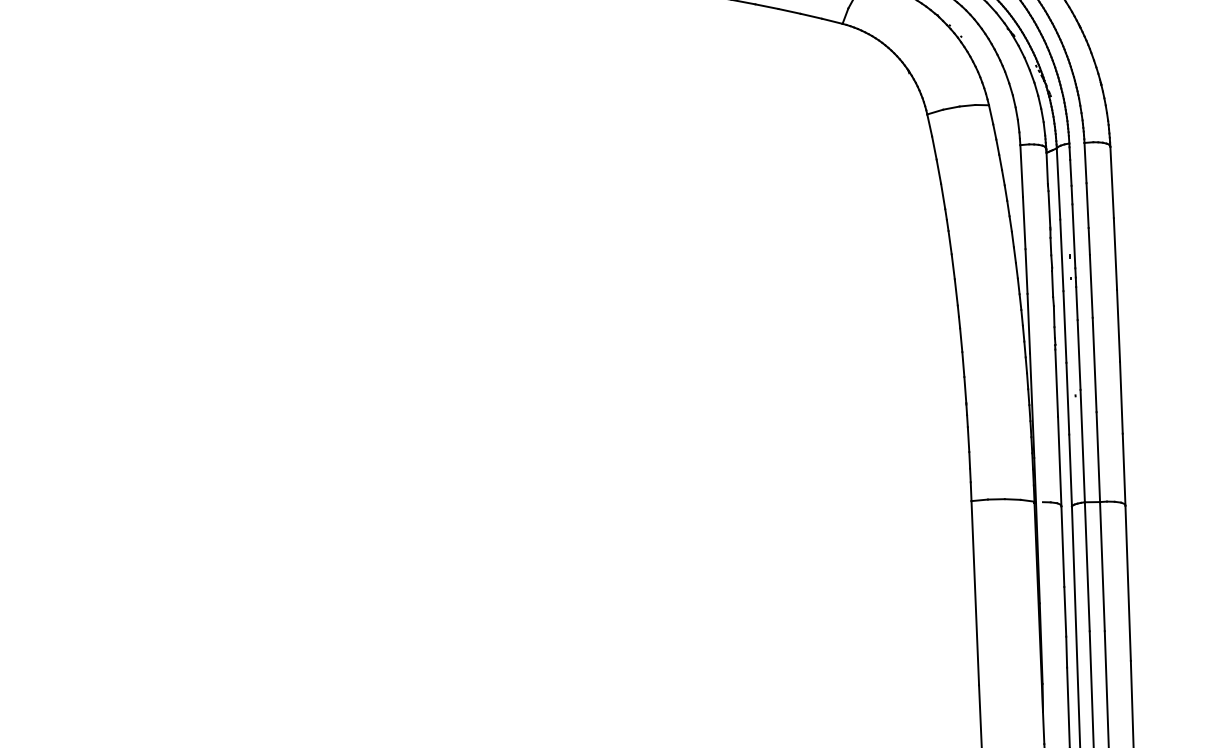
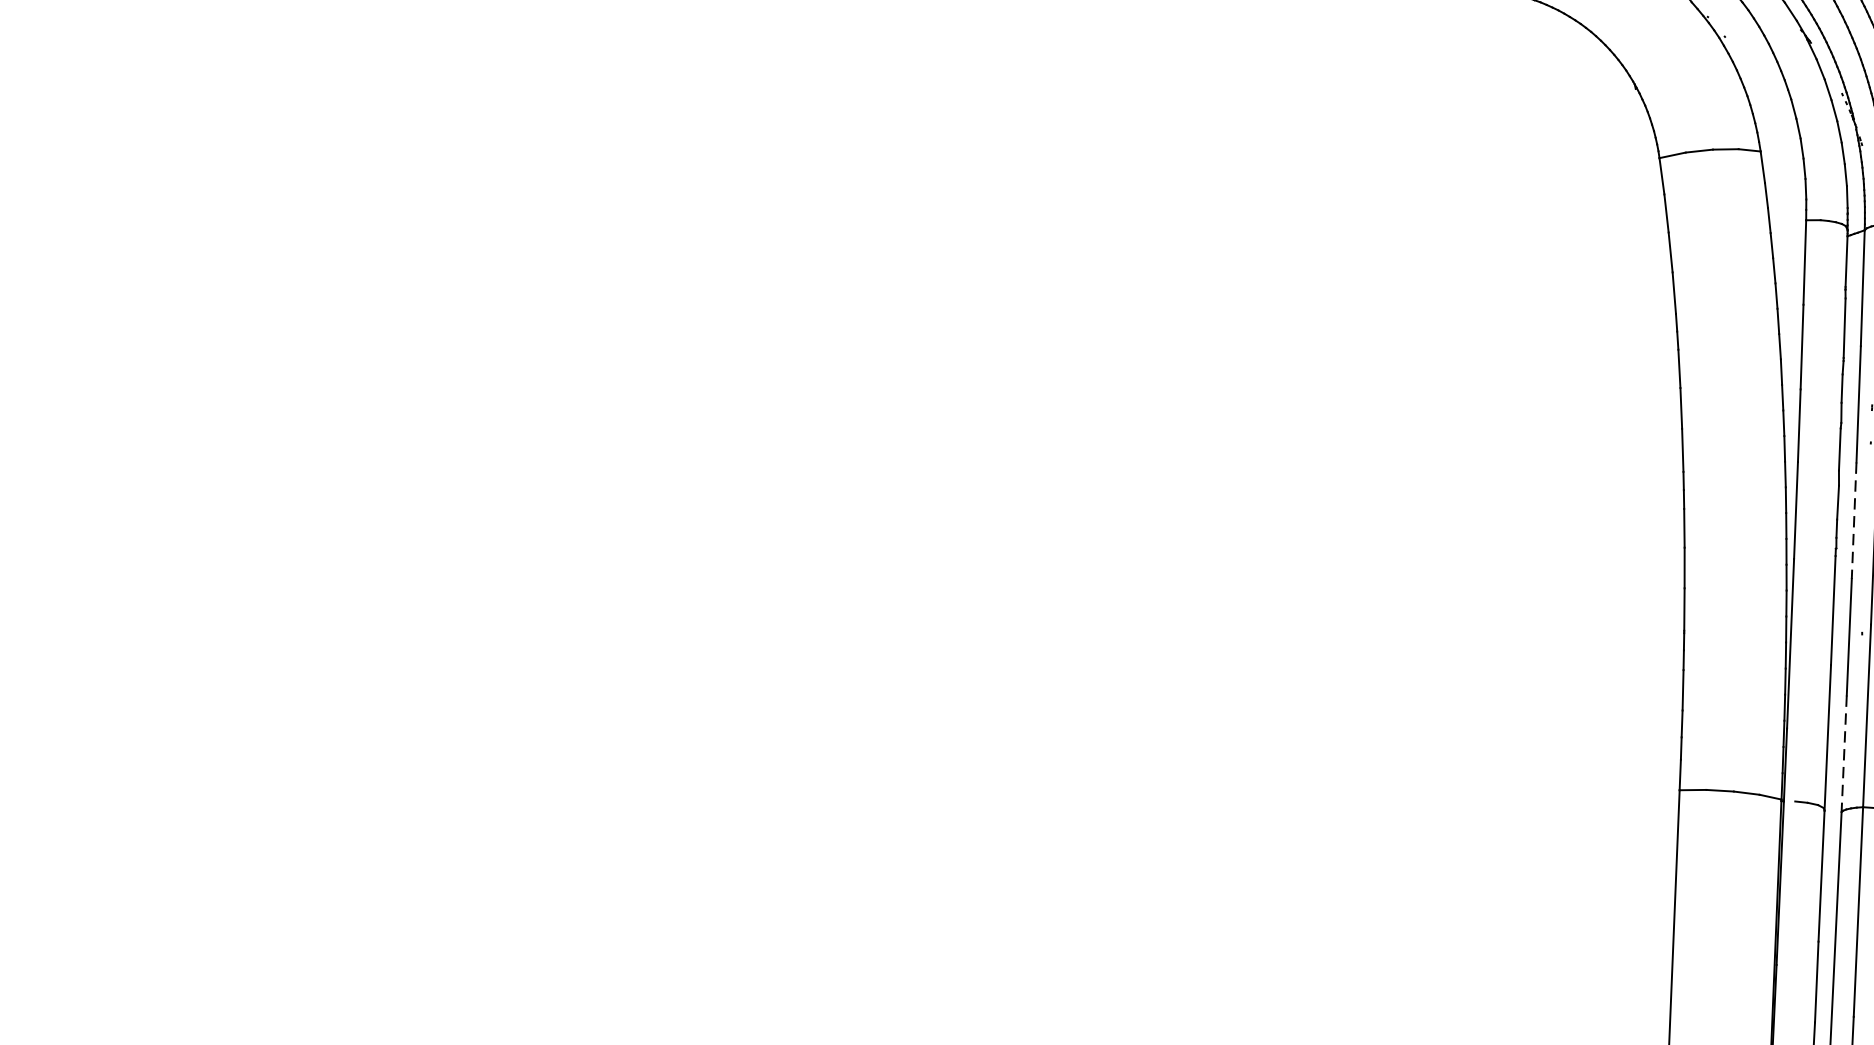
line: (1064, 327) -> (1853, 521), solid -> dashed
line: (1070, 470) -> (1844, 753), solid -> dashed

